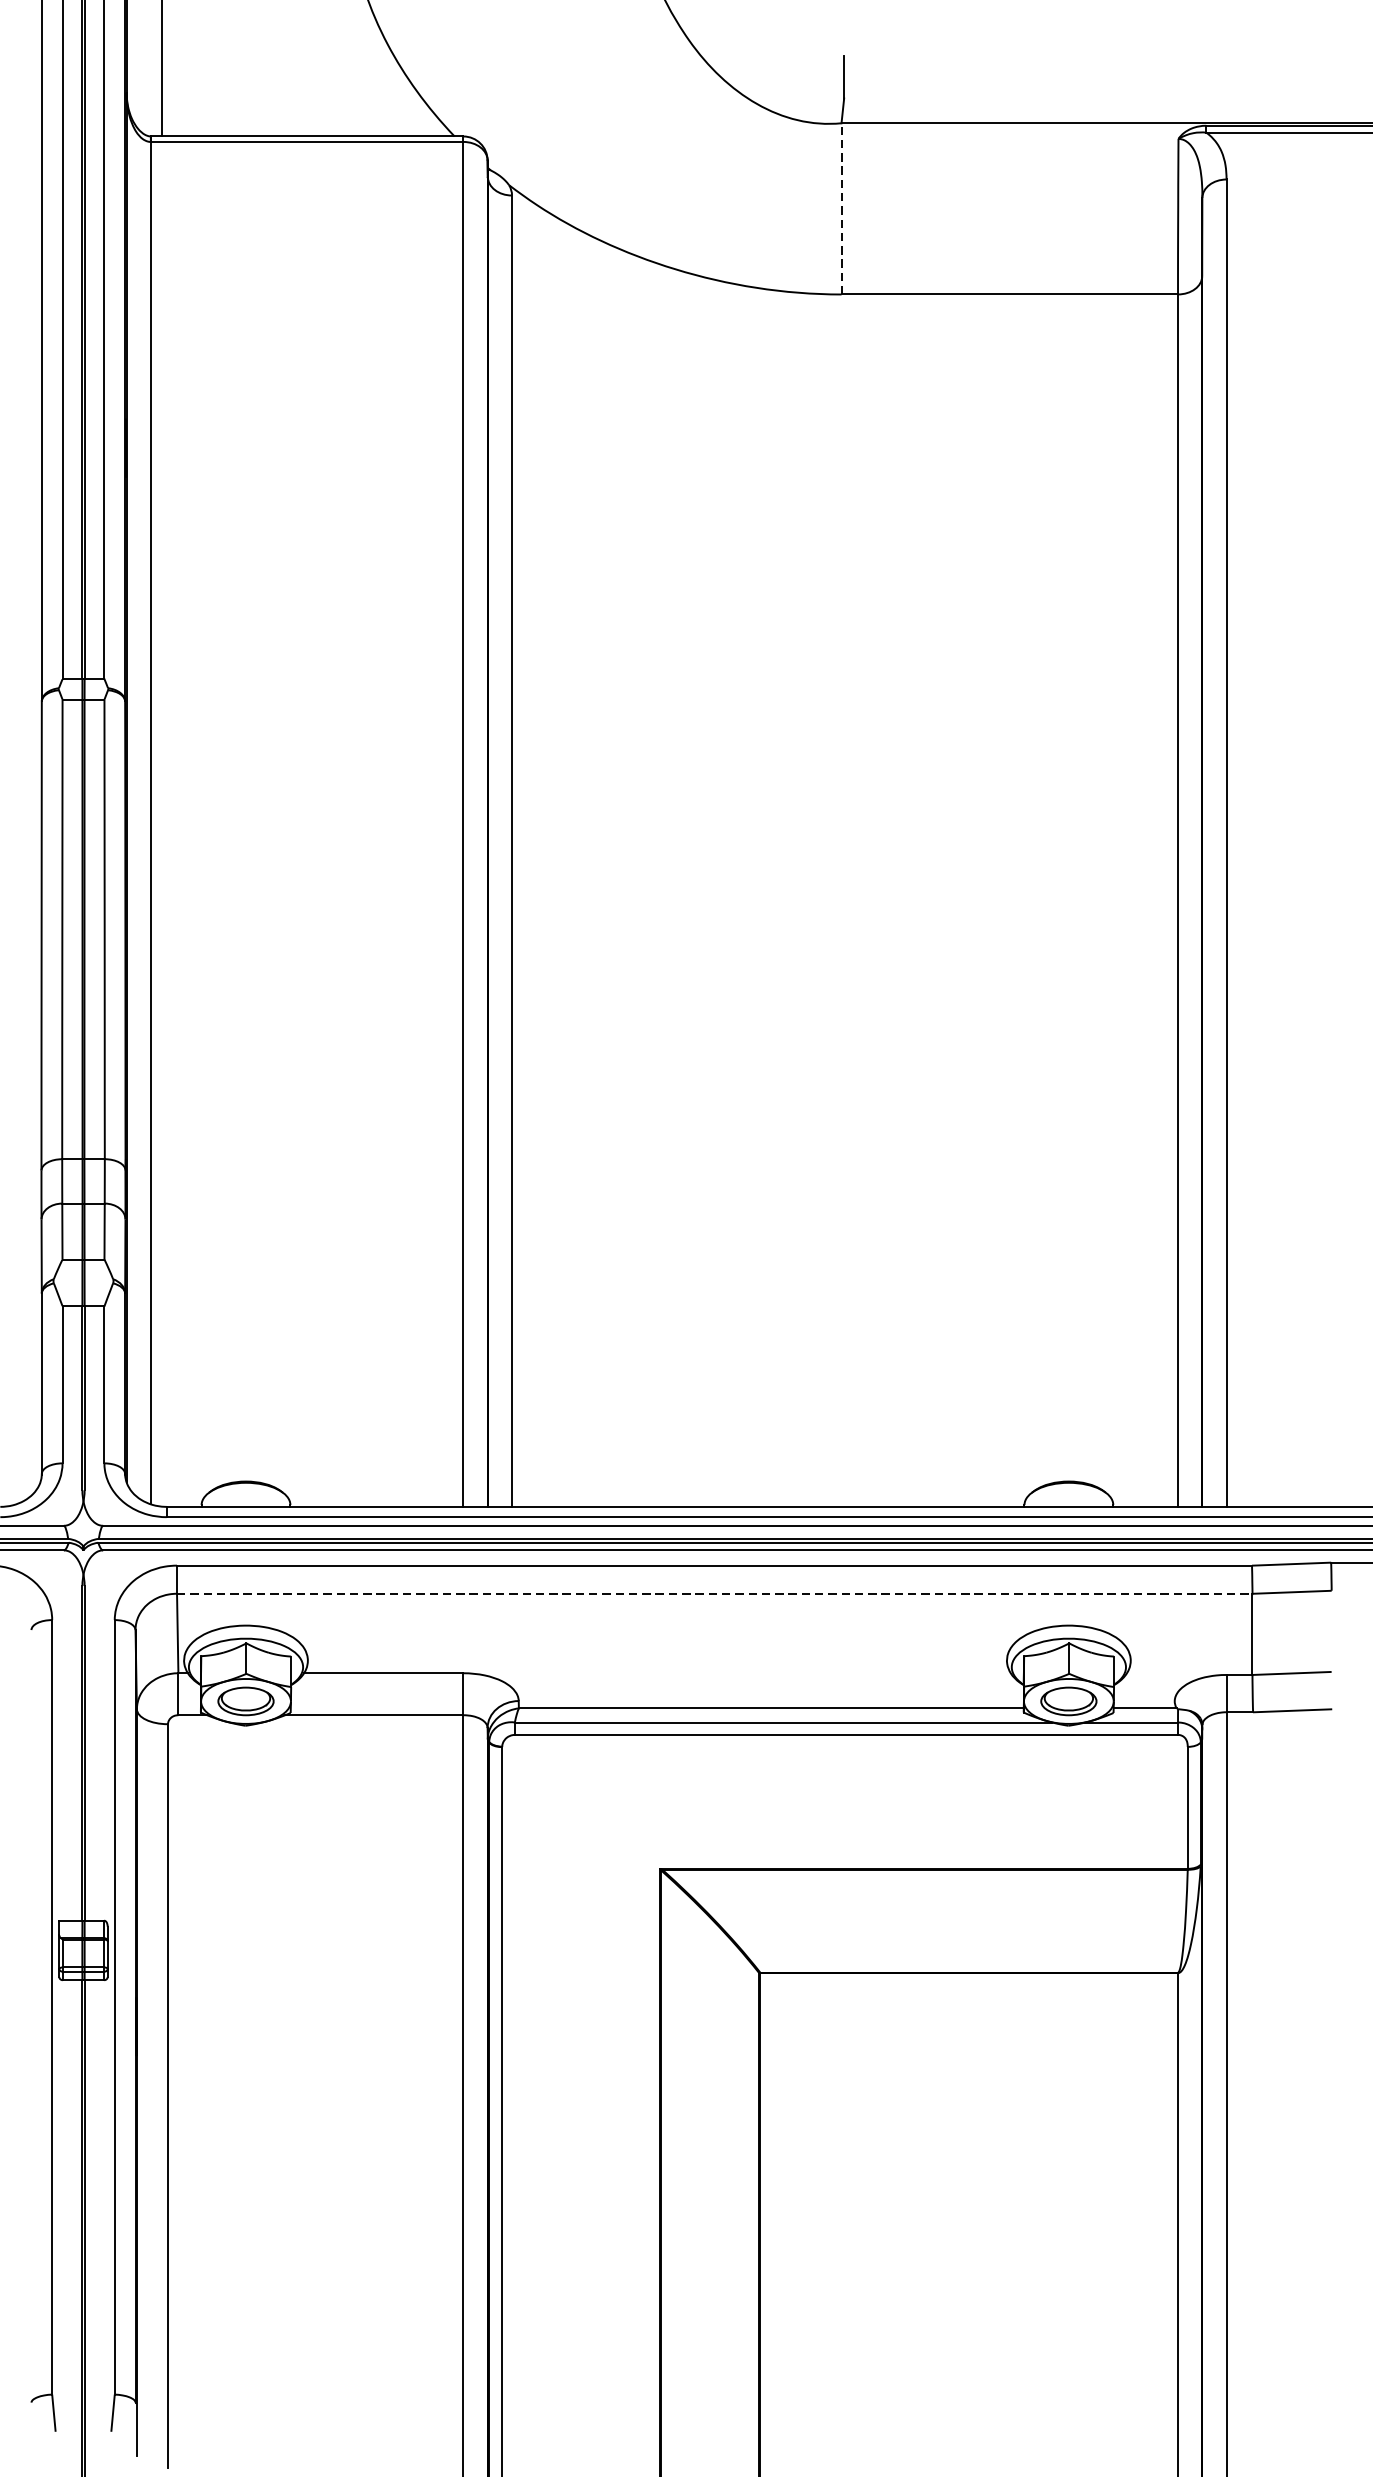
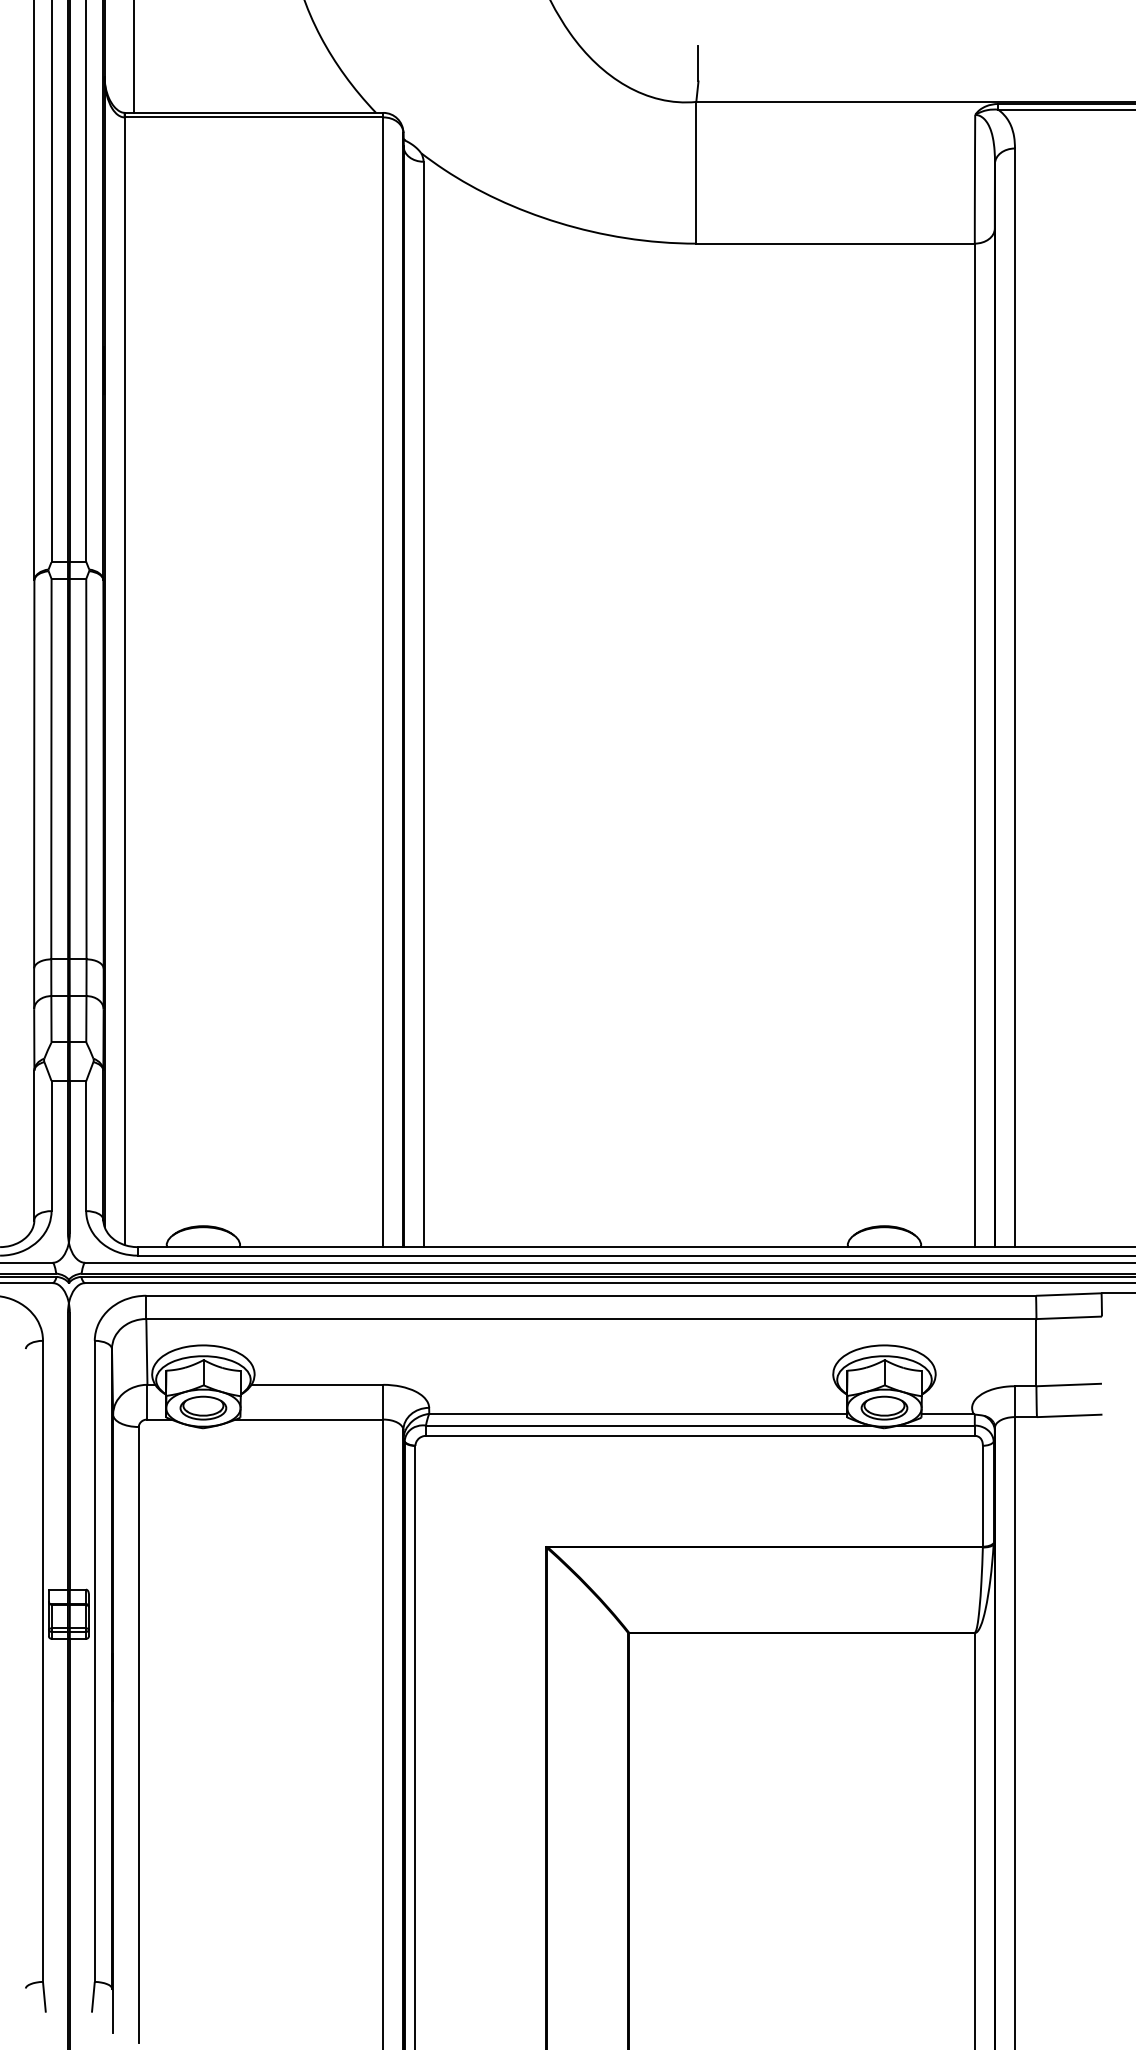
line: (841, 208) -> (696, 172), dashed -> solid
line: (714, 1594) -> (591, 1319), dashed -> solid

